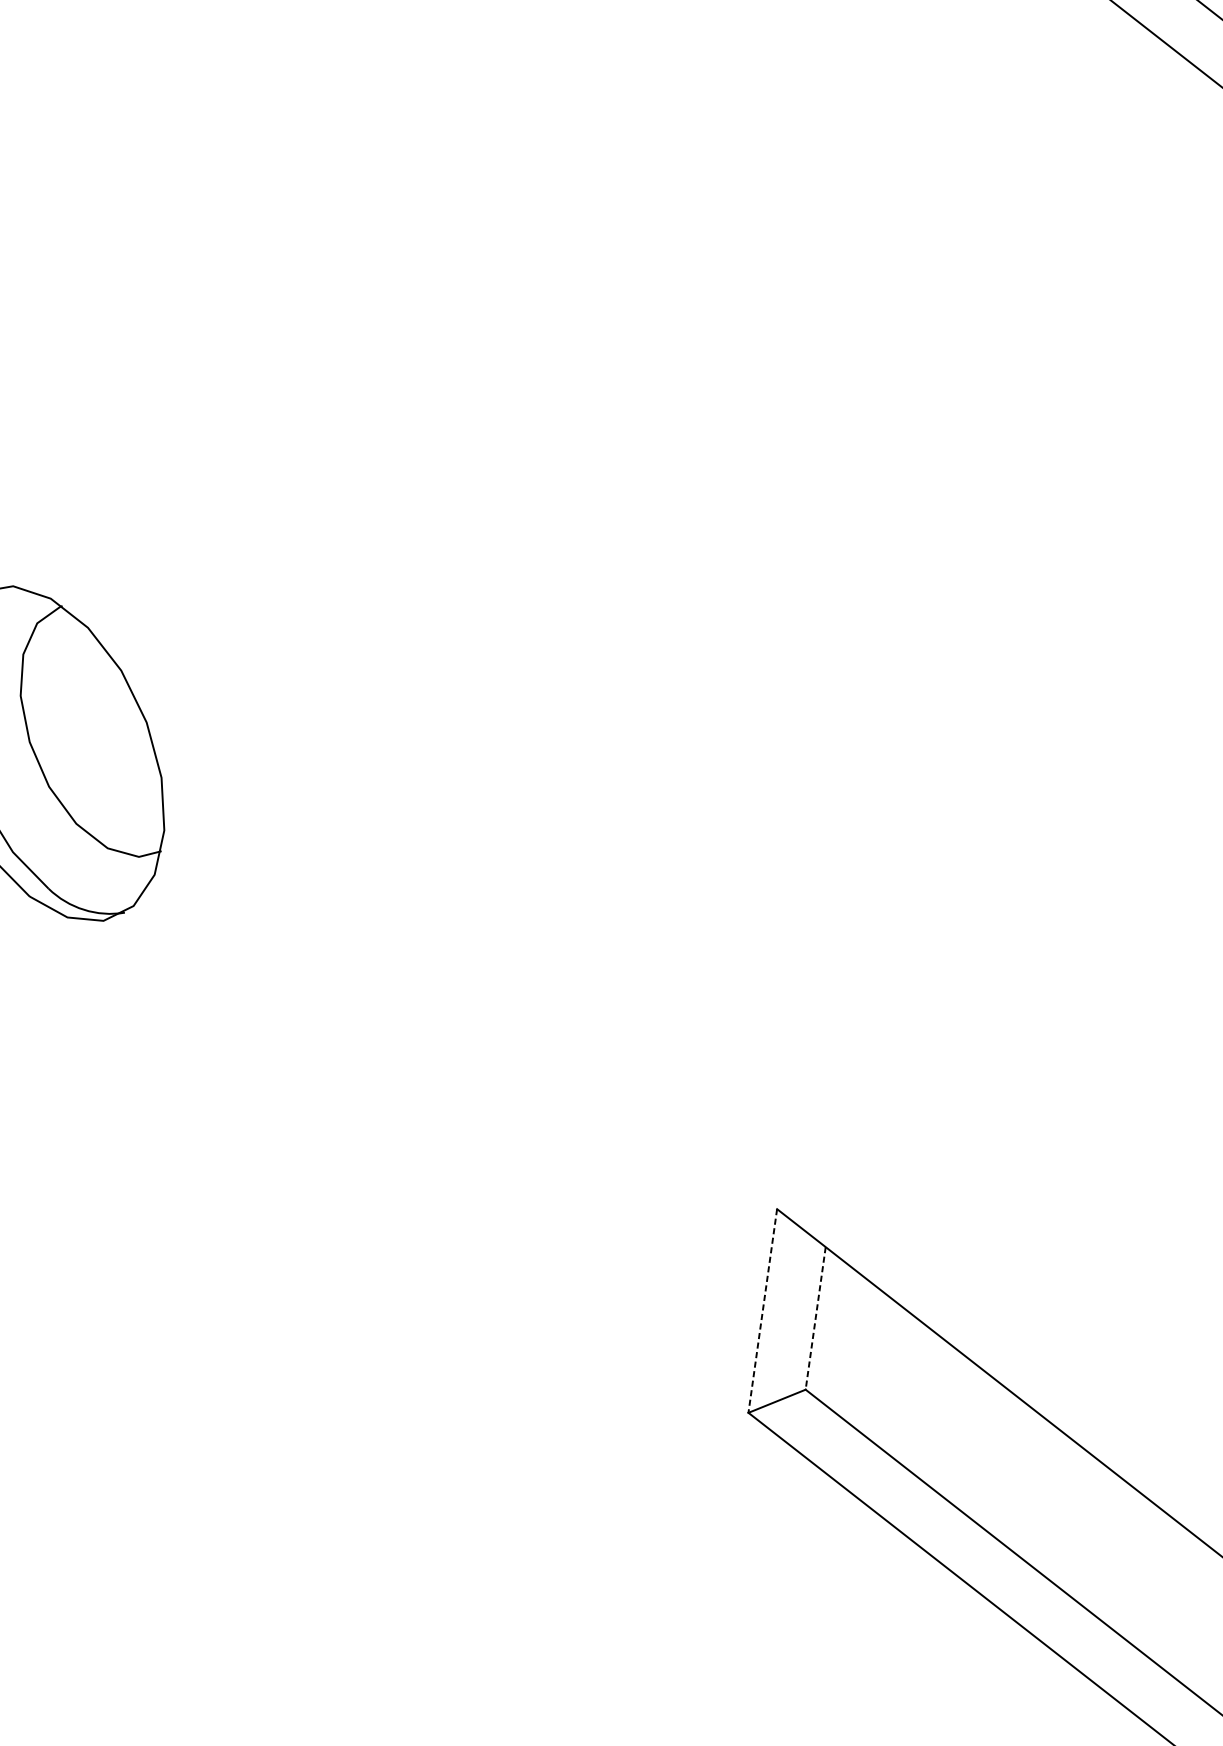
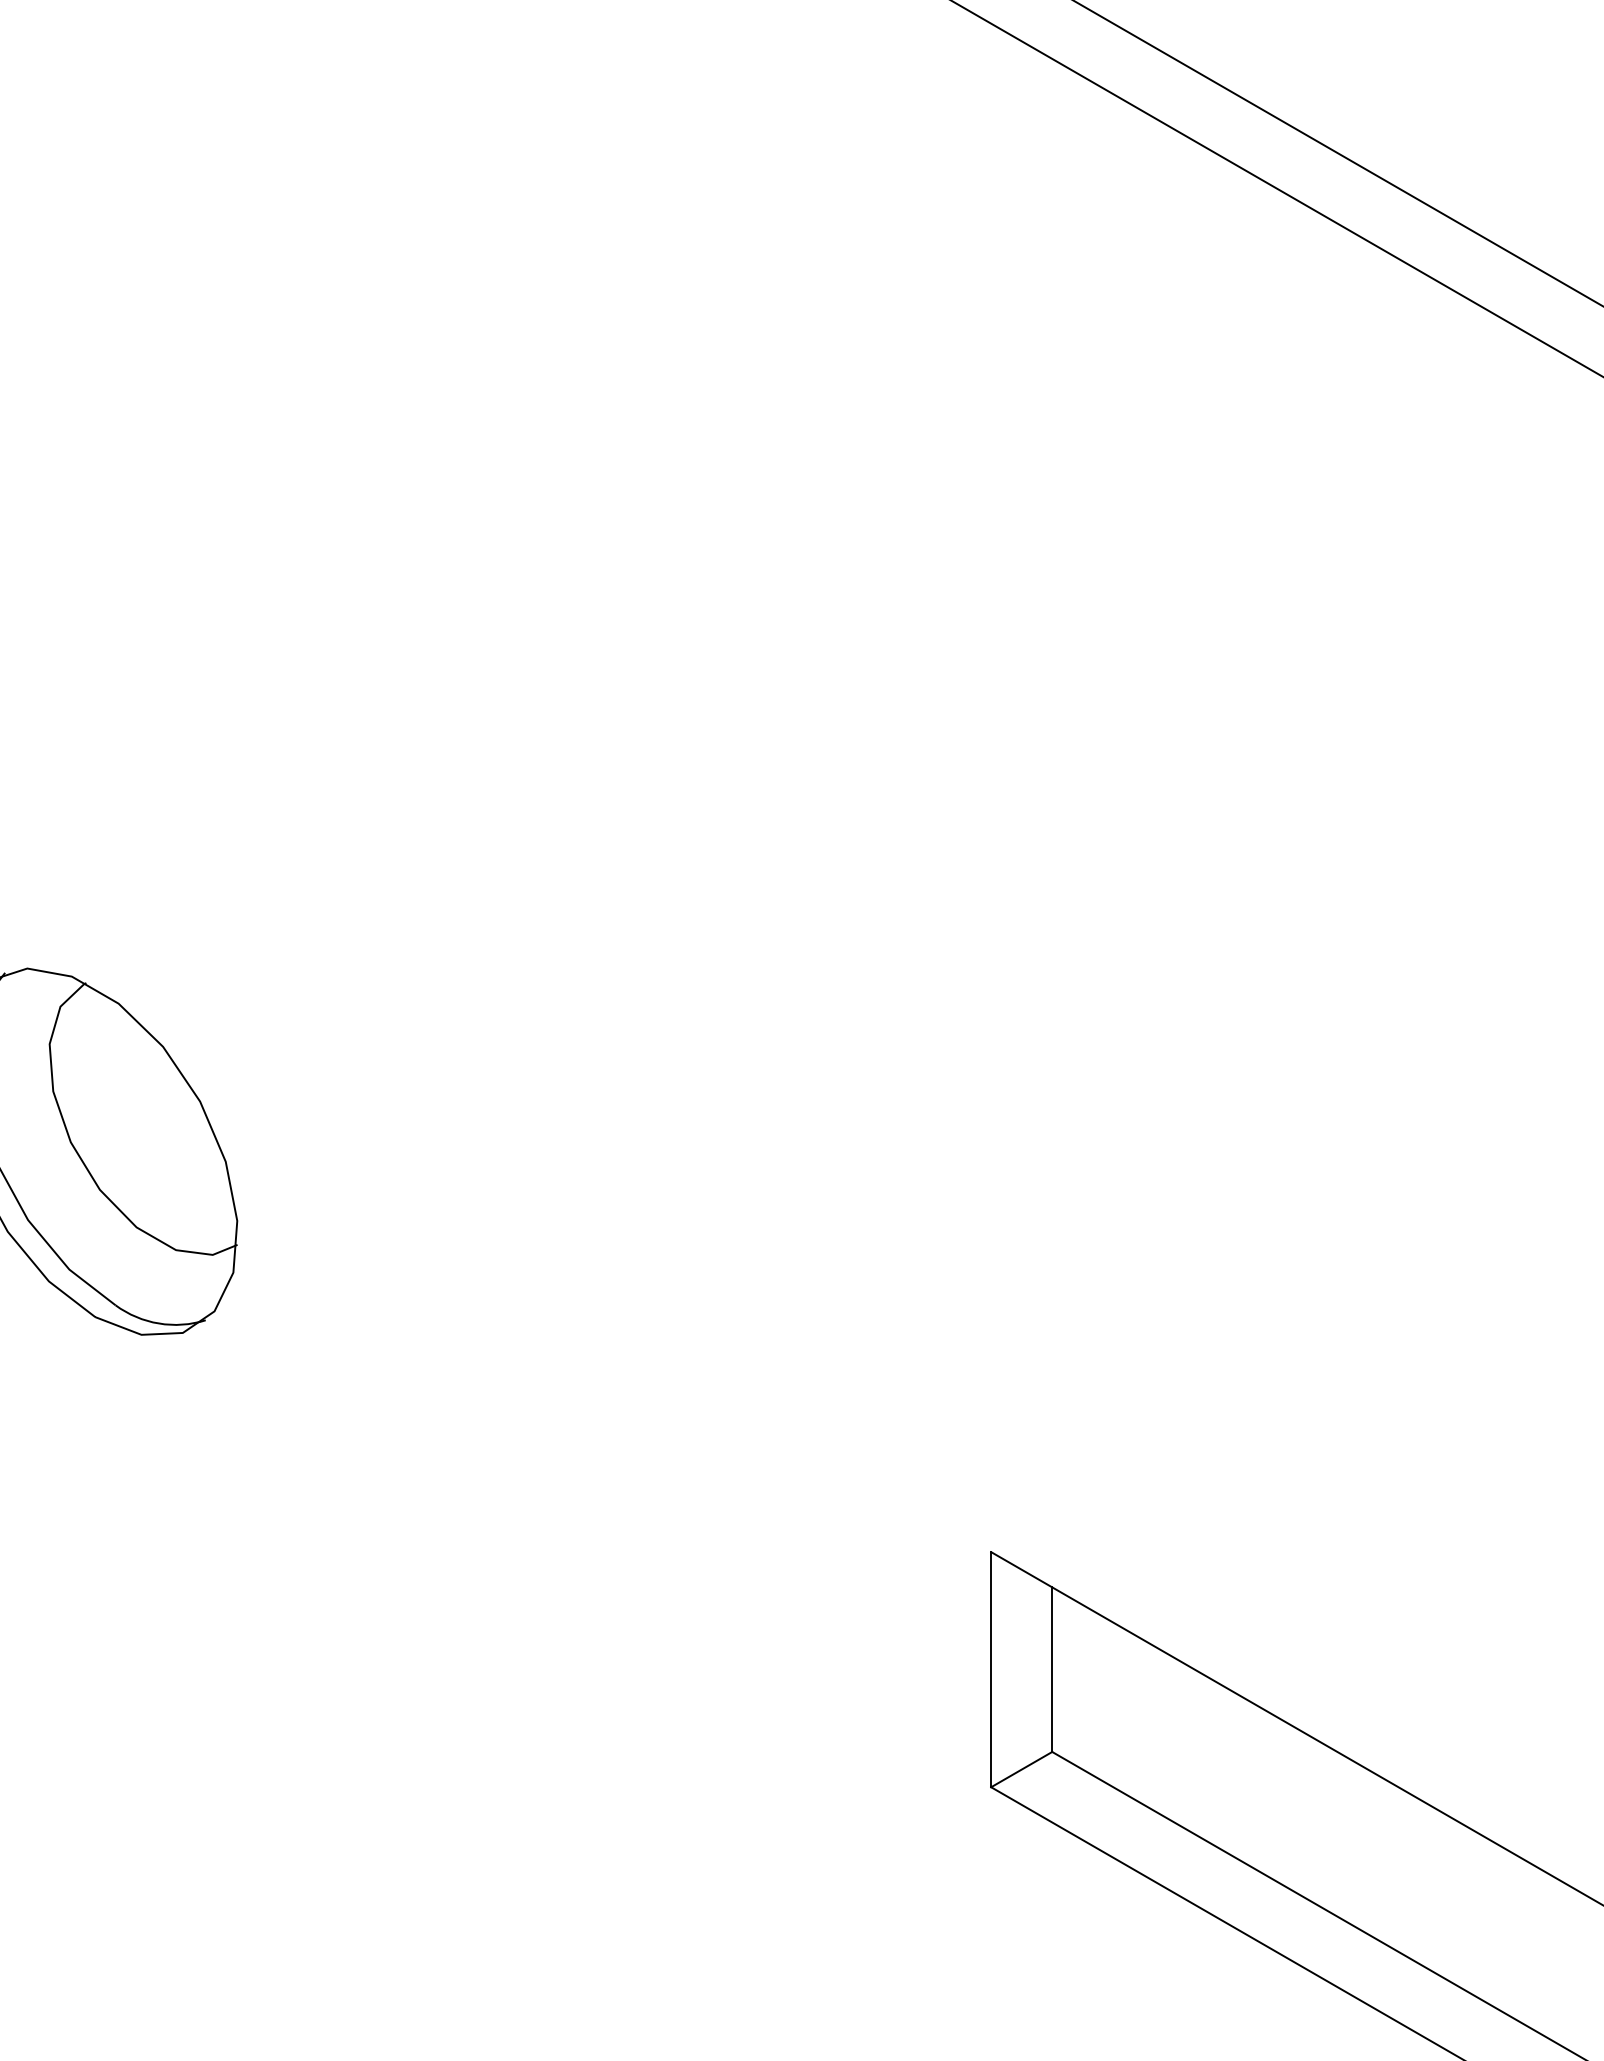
line: (763, 1310) -> (991, 1669), dashed -> solid
line: (815, 1319) -> (1052, 1670), dashed -> solid

